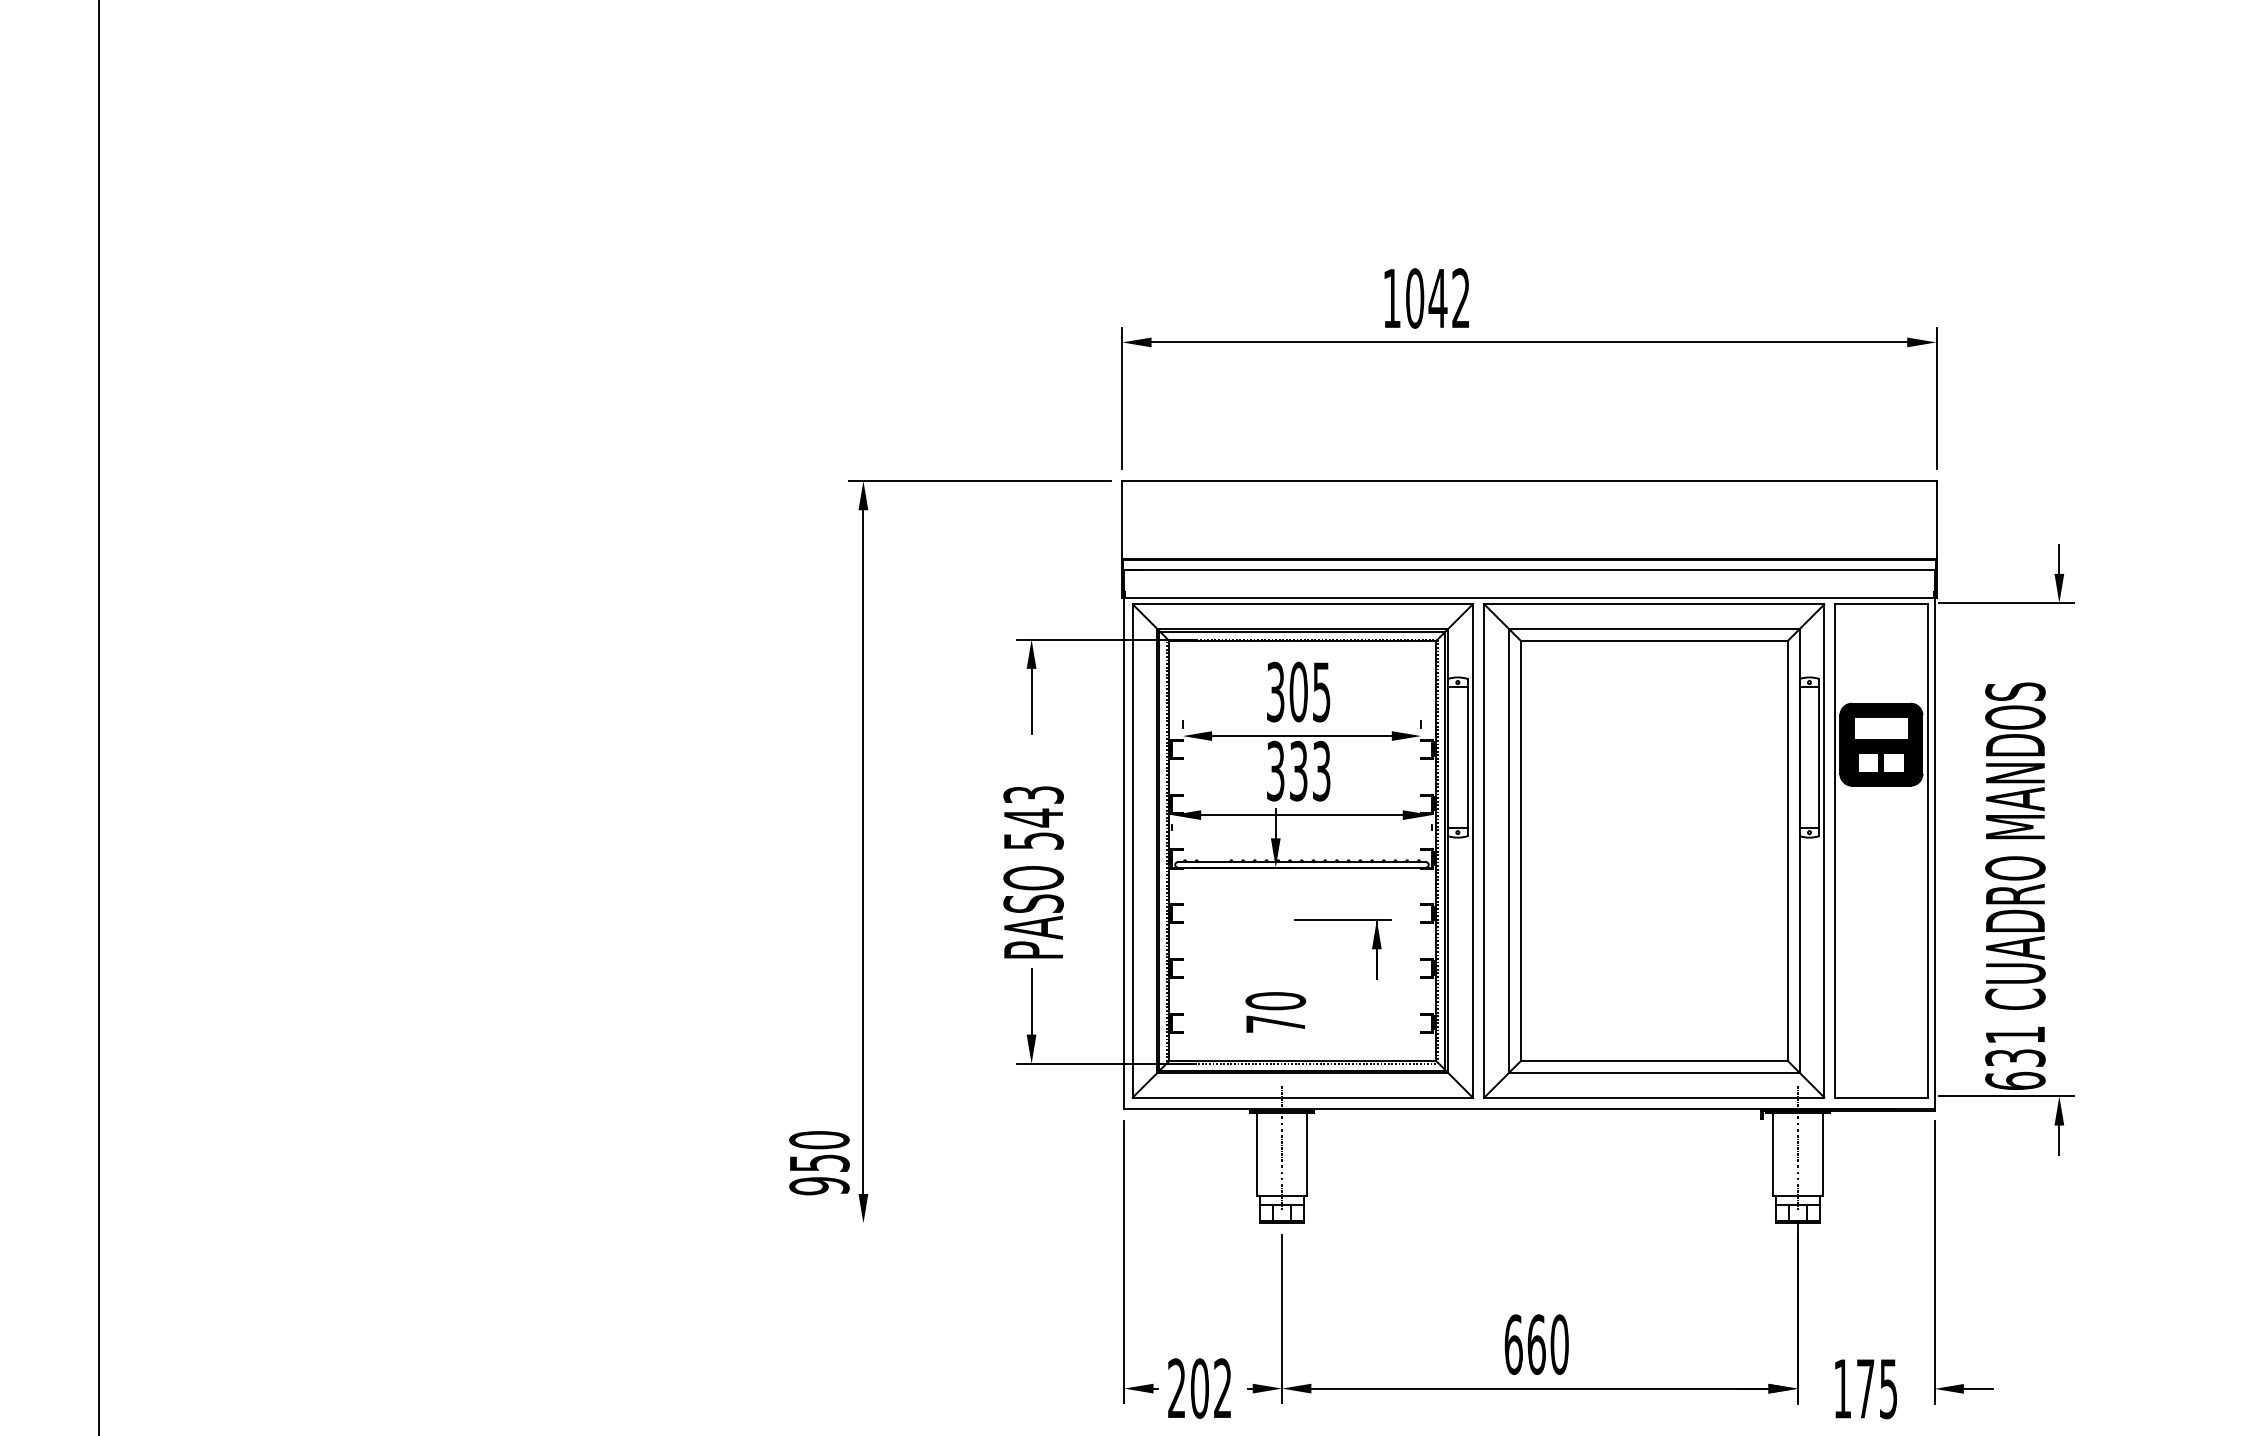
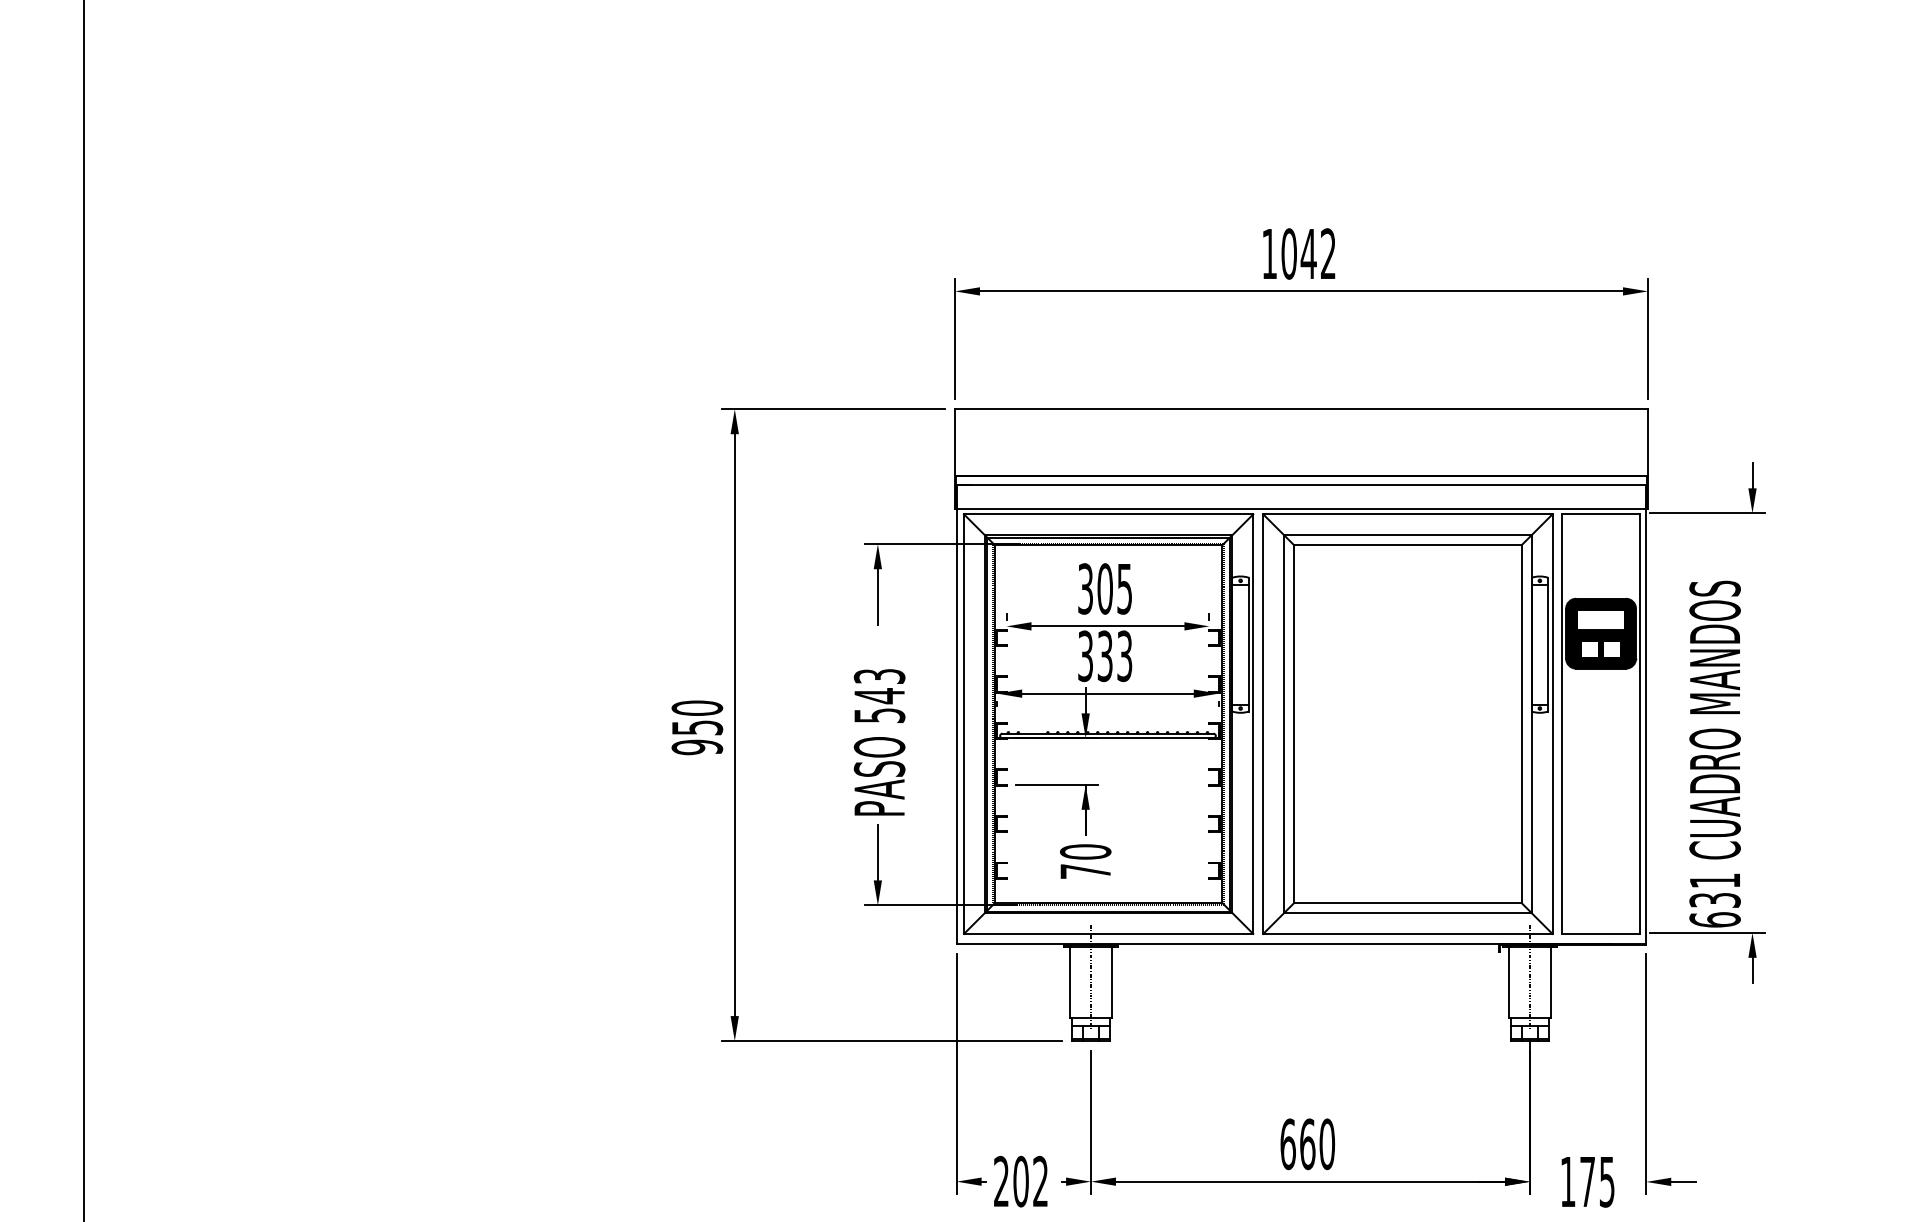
text: (1427, 297) -> (1299, 253), moved
part: (1342, 920) -> (1056, 785), moved
text: (819, 1162) -> (697, 727), moved
line: (1048, 1223) -> (892, 1041), added

